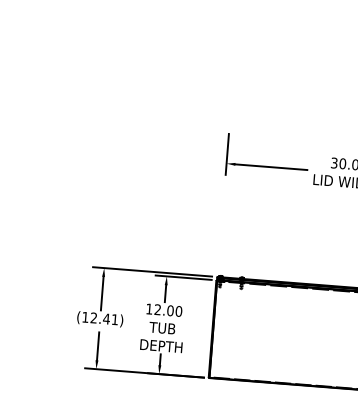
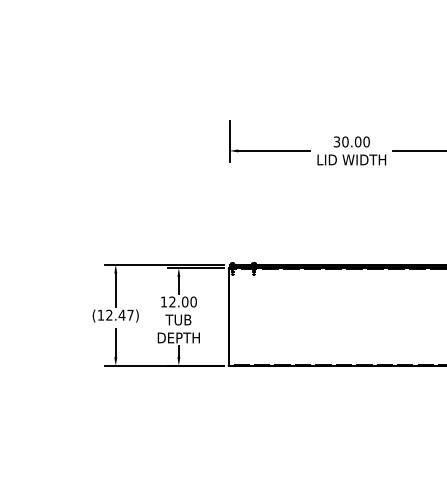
text: (115, 318) -> (130, 314), (12.41) -> (12.47)

